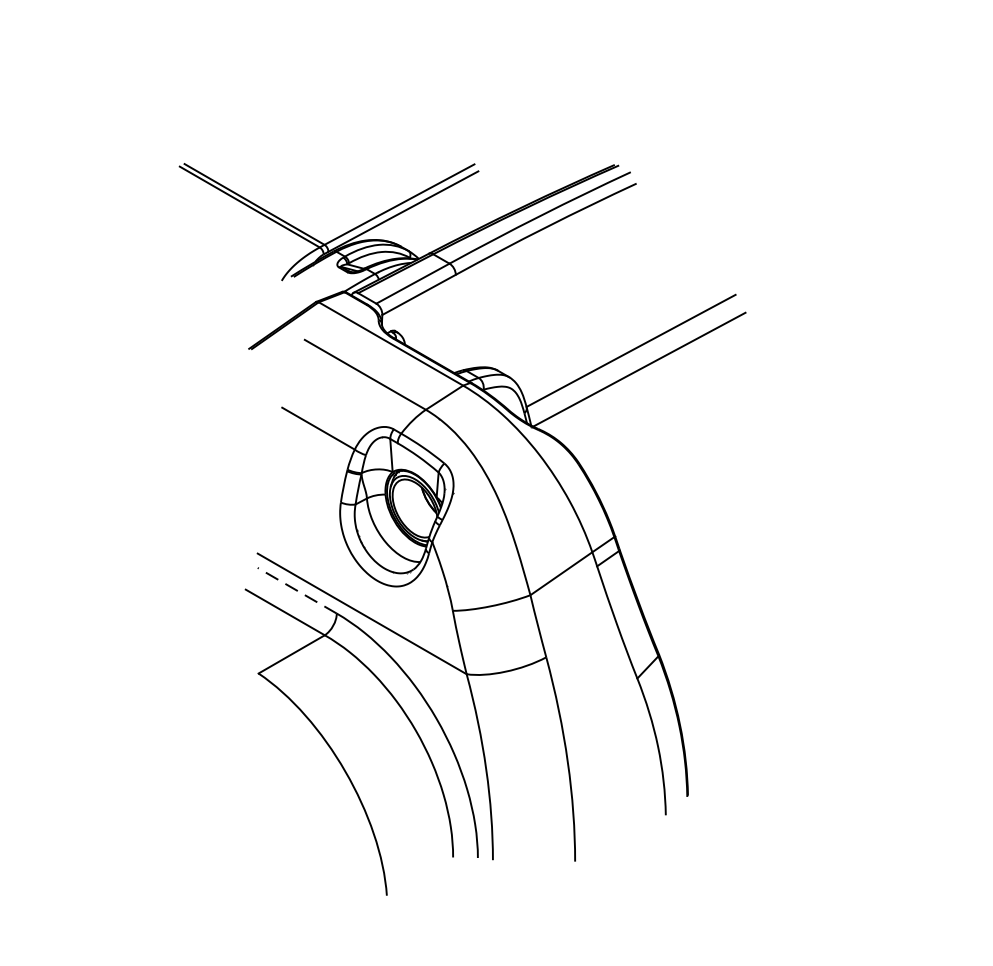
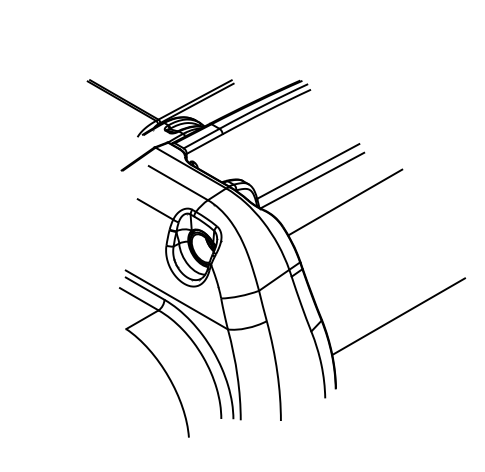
line: (707, 414) -> (345, 202), added
line: (295, 590) -> (144, 288), dashed -> solid
line: (815, 647) -> (398, 316), added

